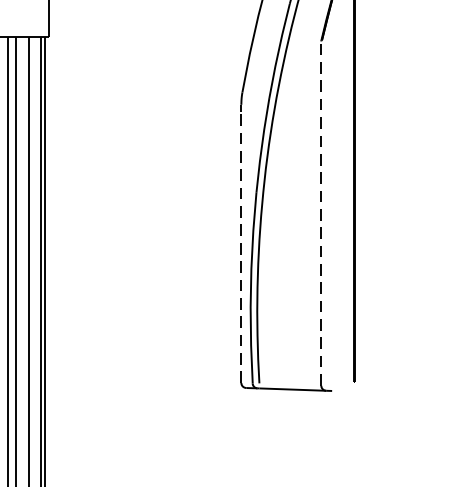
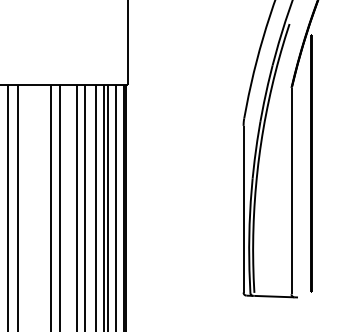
line: (321, 212) -> (291, 190), dashed -> solid
line: (241, 245) -> (243, 210), dashed -> solid

